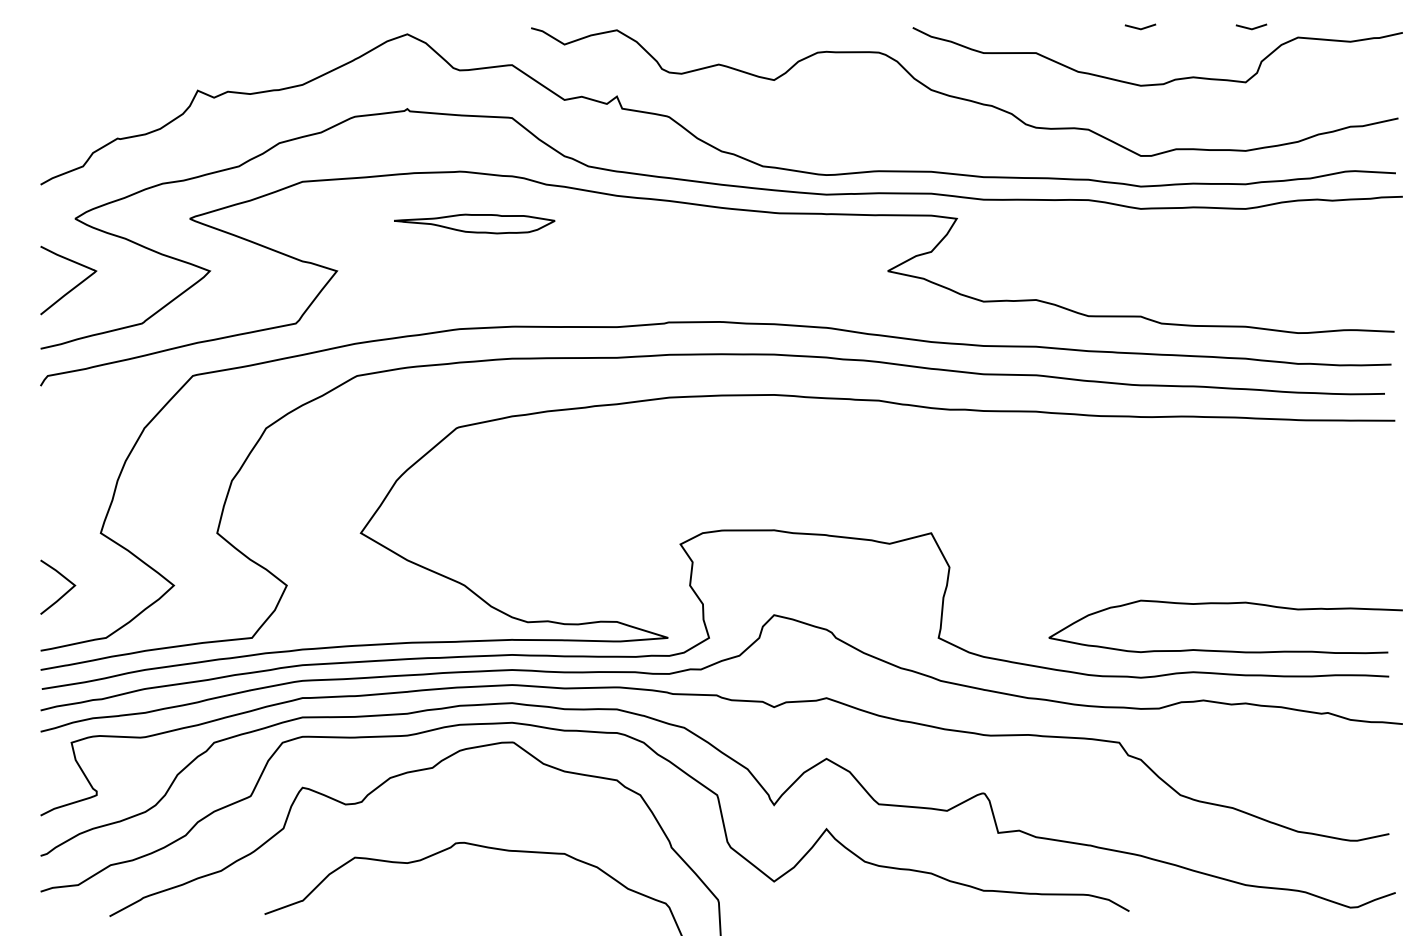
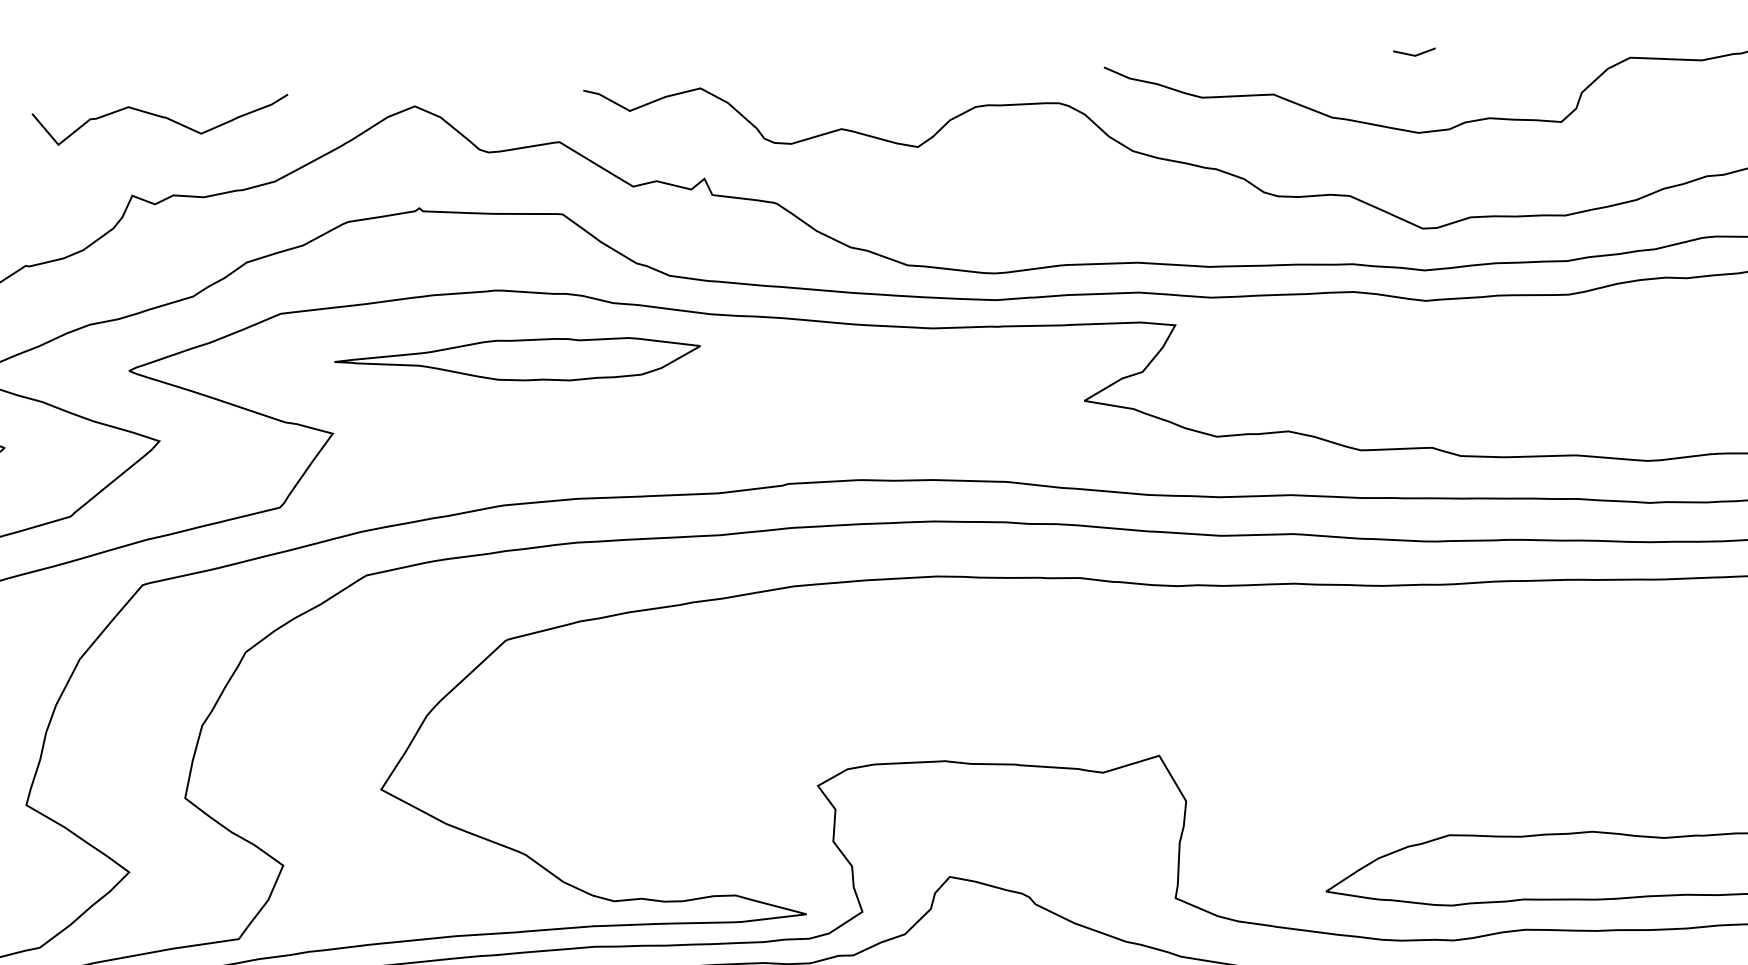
line: (1251, 28) -> (1566, 48), removed
curve: (220, 34) -> (159, 117), added
part: (474, 223) -> (517, 360), size x1.67

